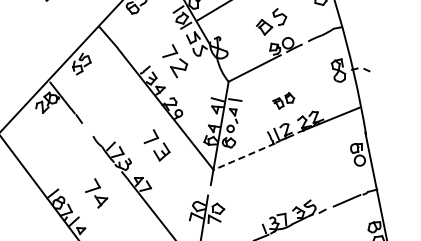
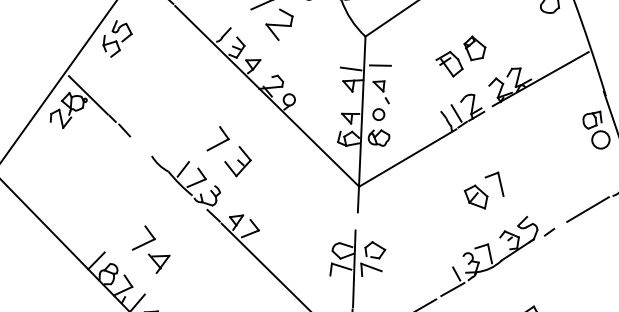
part: (283, 100) -> (460, 56), size x1.43
part: (156, 145) -> (227, 151), moved
line: (244, 156) -> (407, 157), dashed -> solid
part: (286, 182) -> (483, 192), added
part: (96, 193) -> (150, 249), moved

